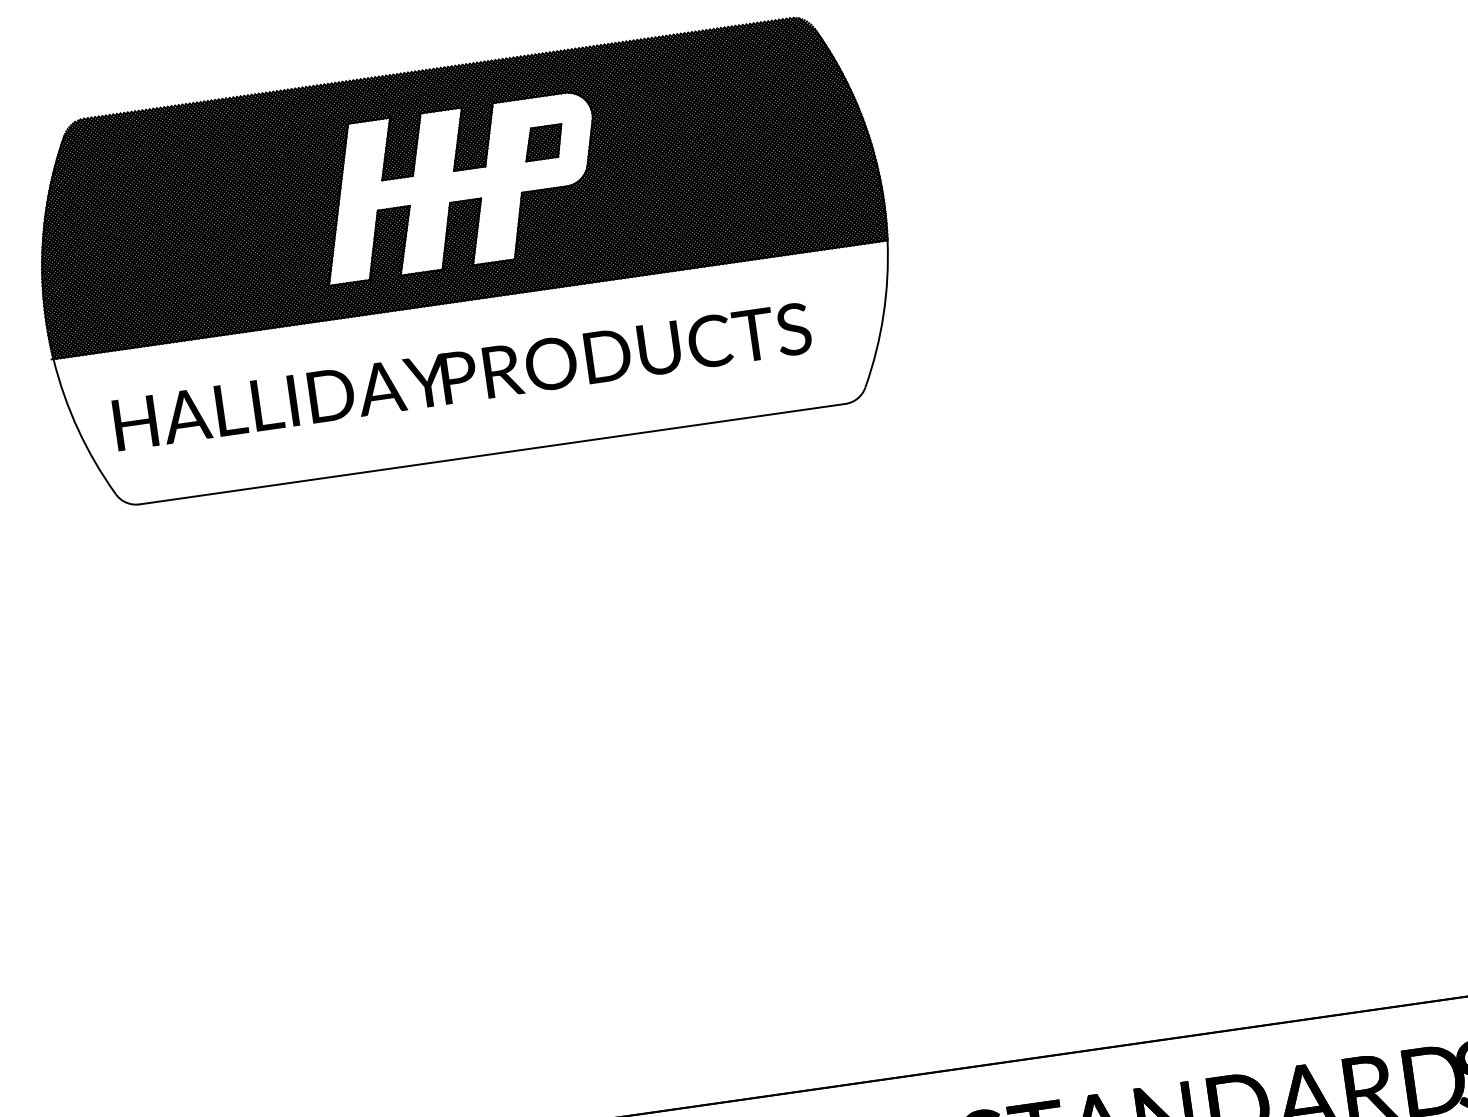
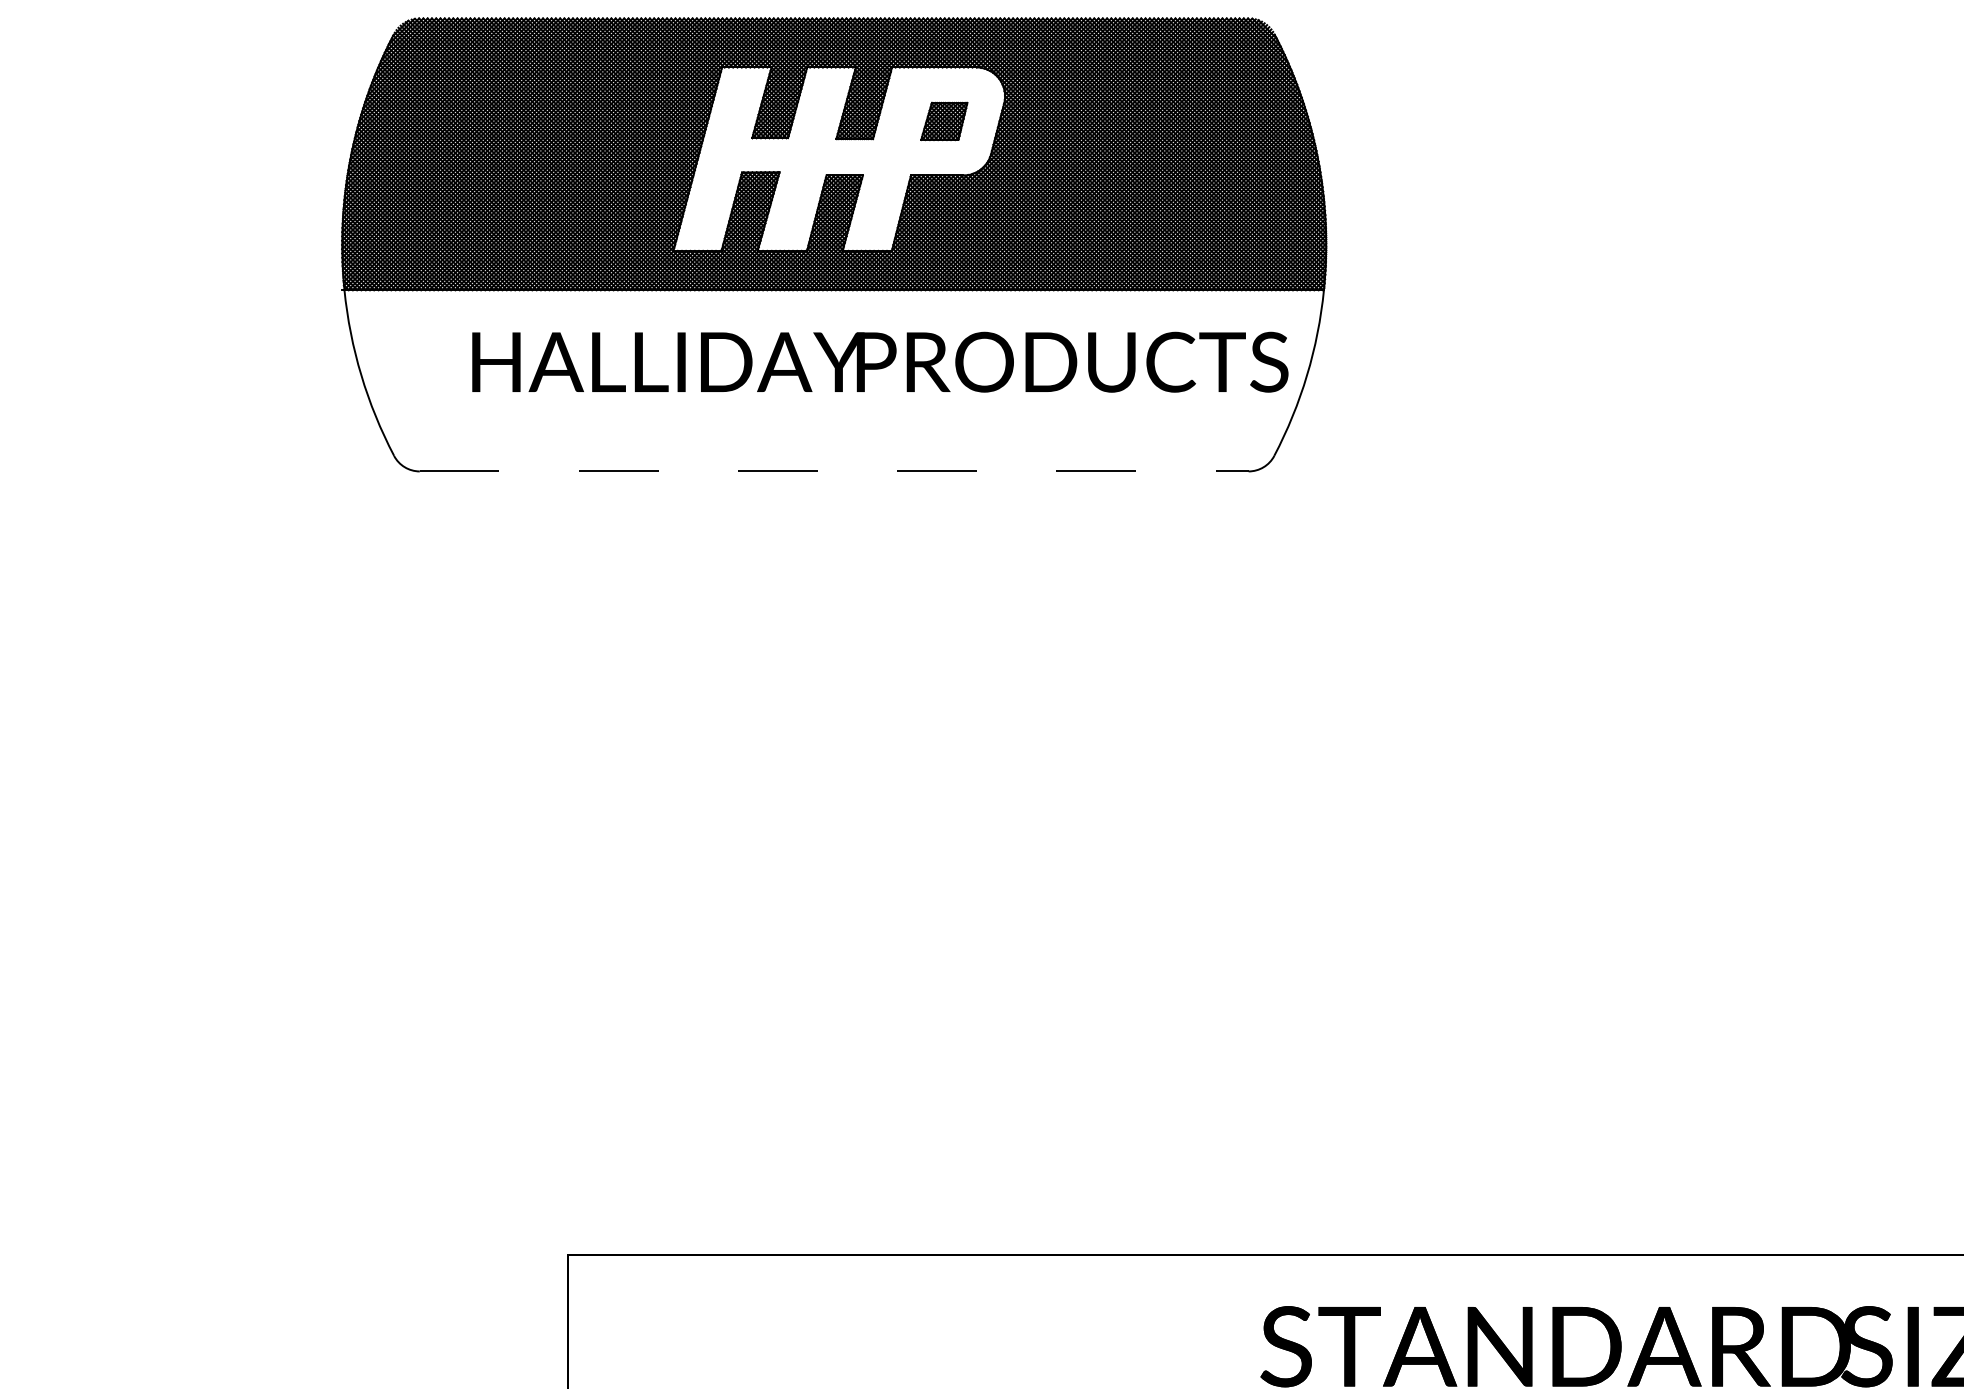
text: (462, 375) -> (880, 361), moved
line: (492, 454) -> (834, 471), solid -> dashed

